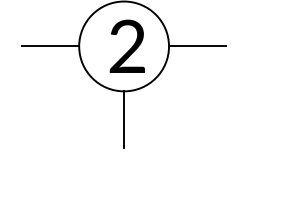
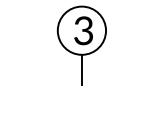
line: (50, 46) -> (42, 30), removed
line: (197, 46) -> (121, 30), removed
text: (127, 49) -> (83, 32), 2 -> 3

